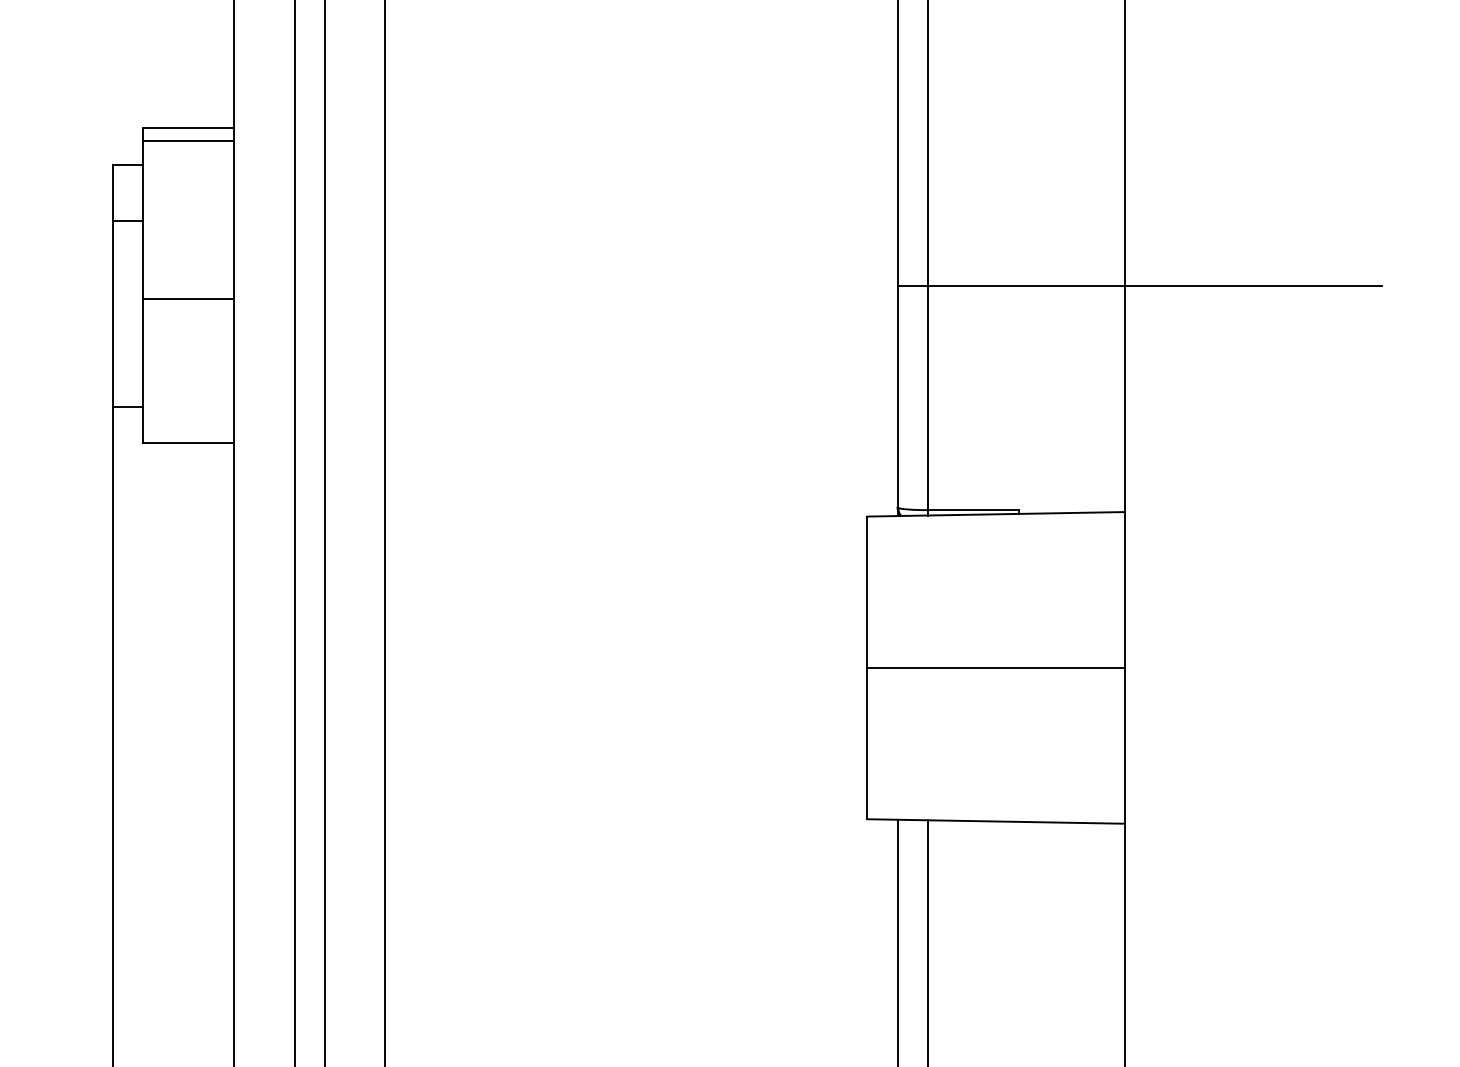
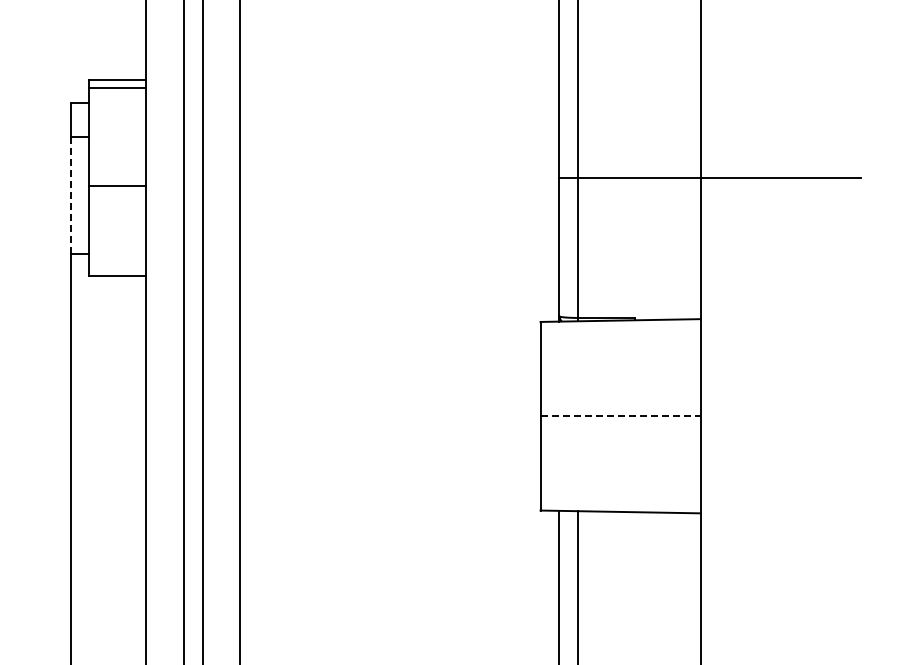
line: (112, 313) -> (70, 195), solid -> dashed
line: (997, 668) -> (621, 416), solid -> dashed

